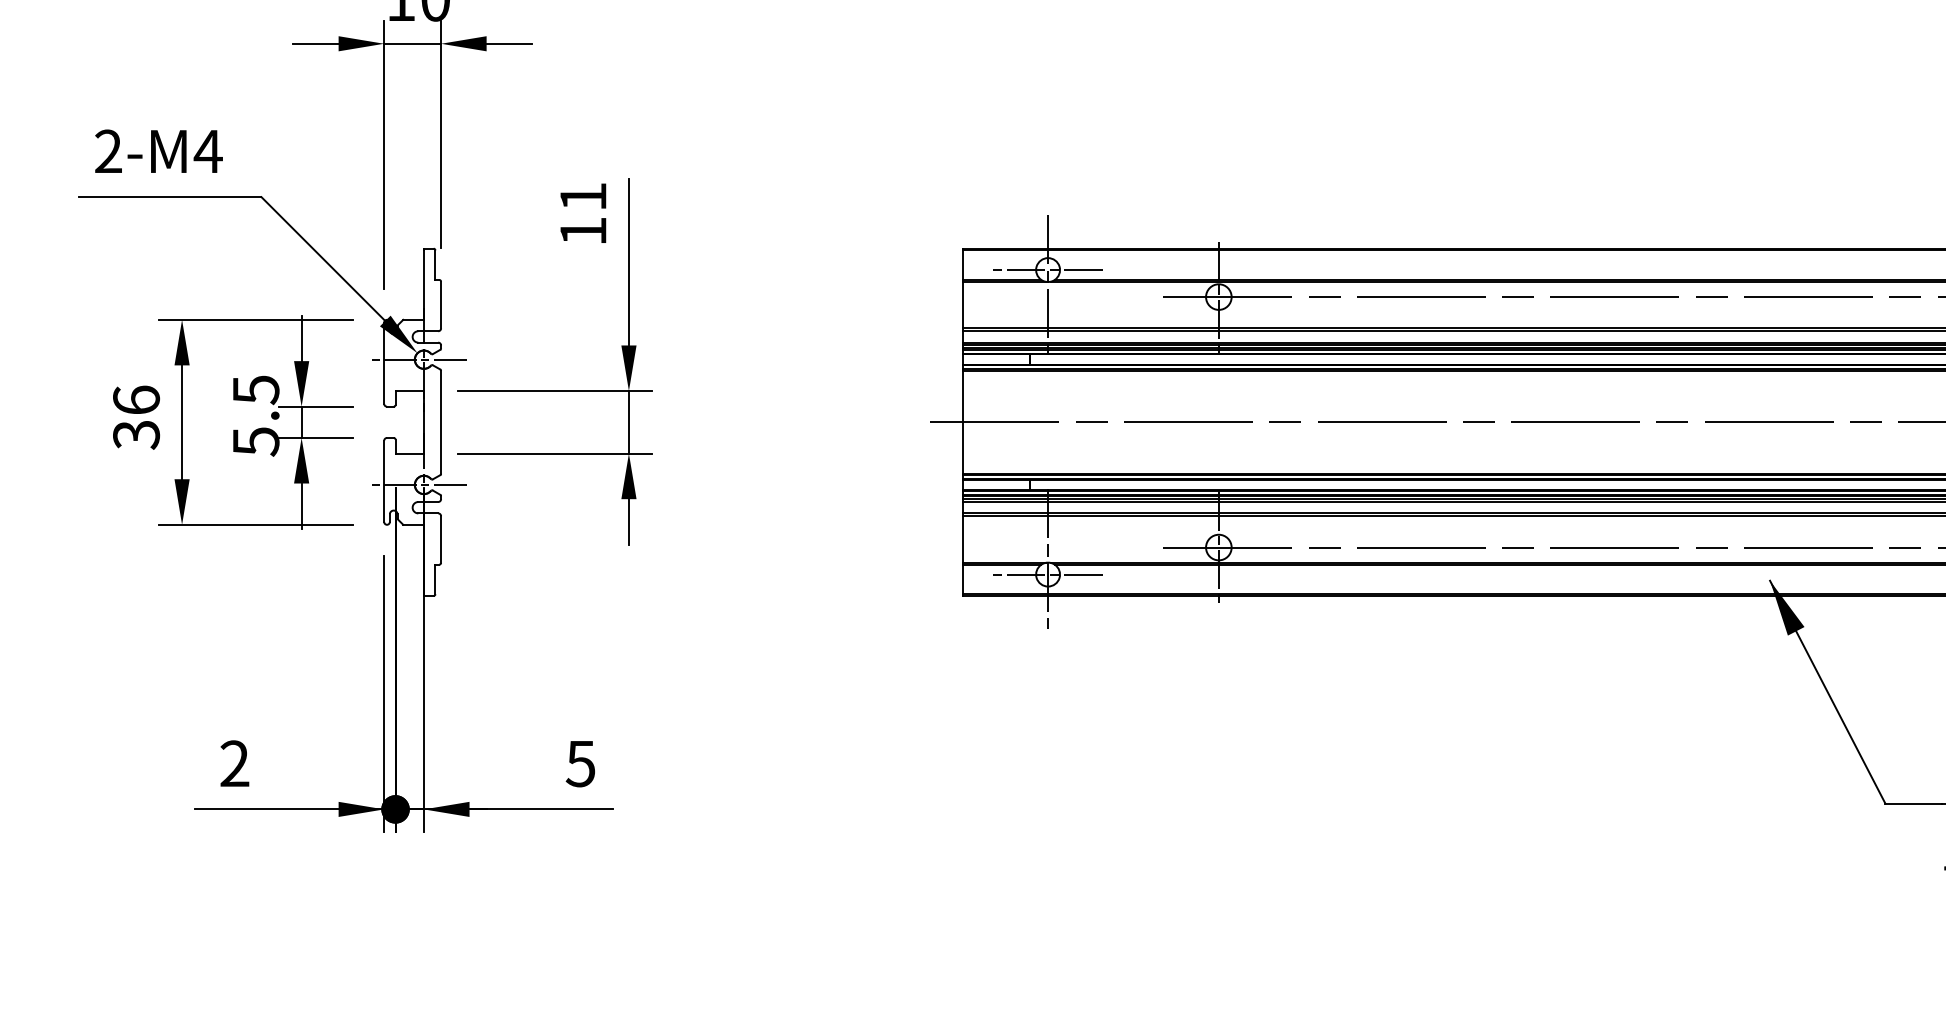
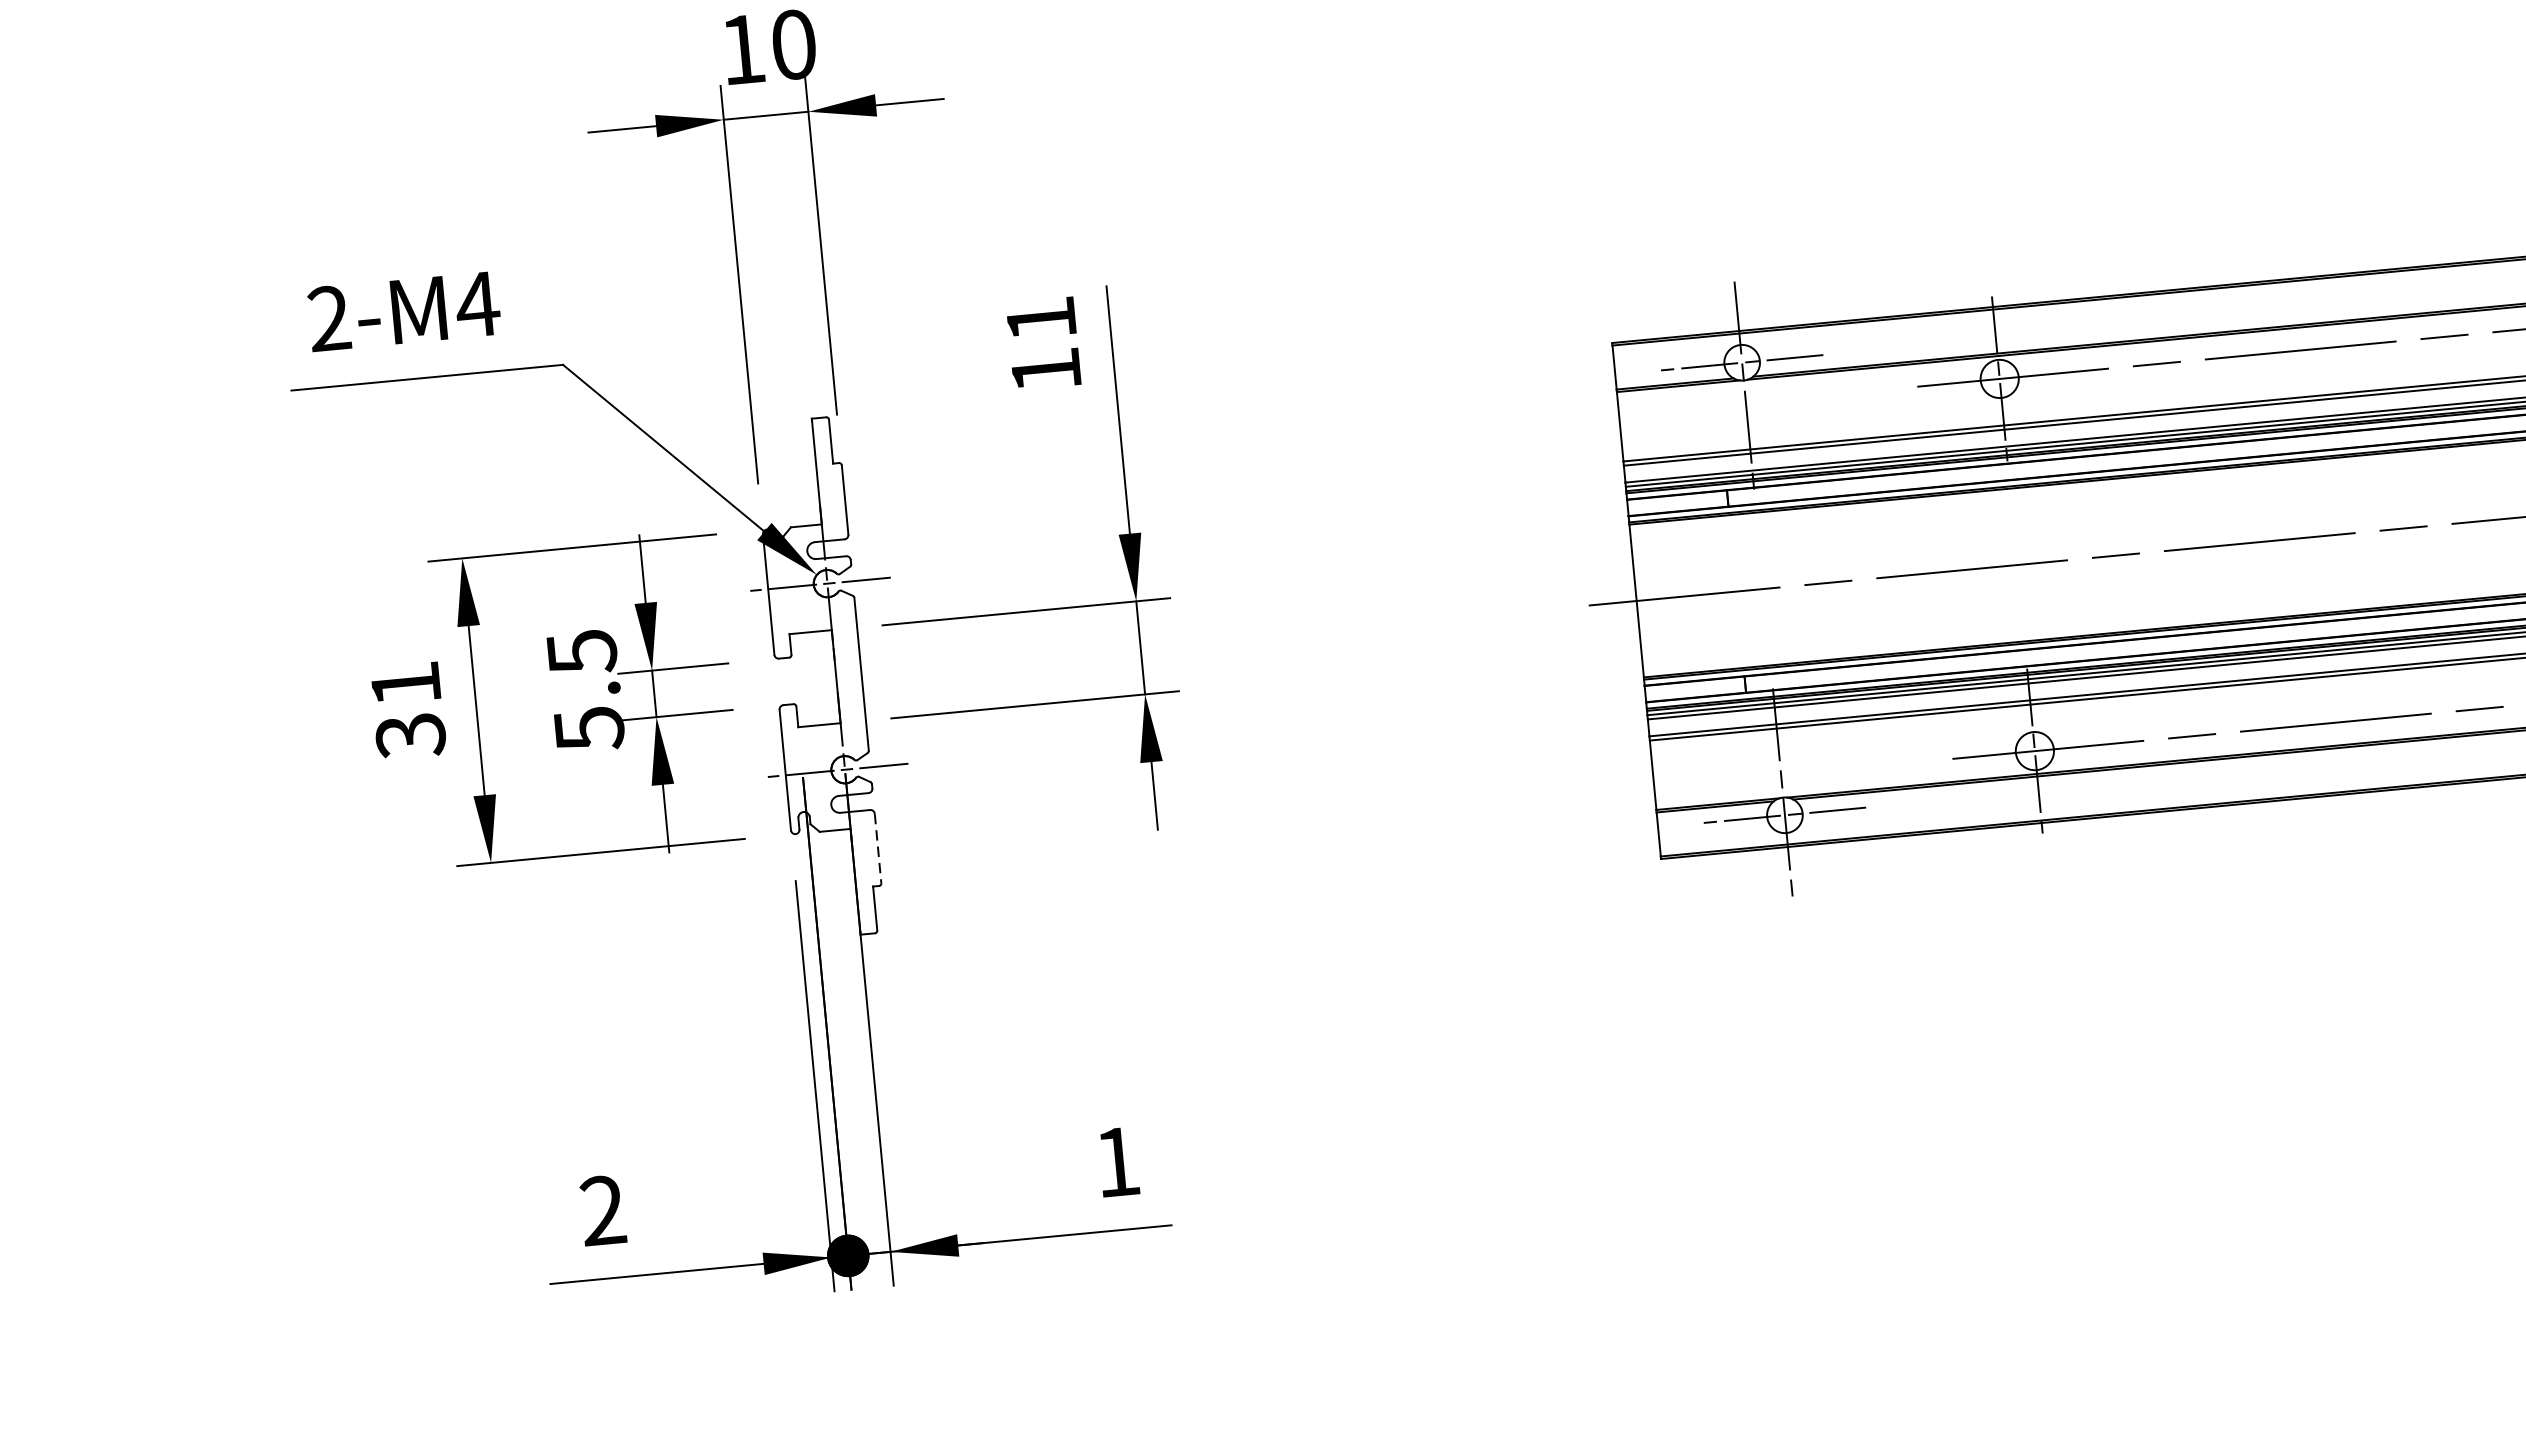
text: (136, 399) -> (405, 683), 36 -> 31
line: (441, 540) -> (878, 849), solid -> dashed
text: (580, 764) -> (1116, 1163), 5 -> 1

